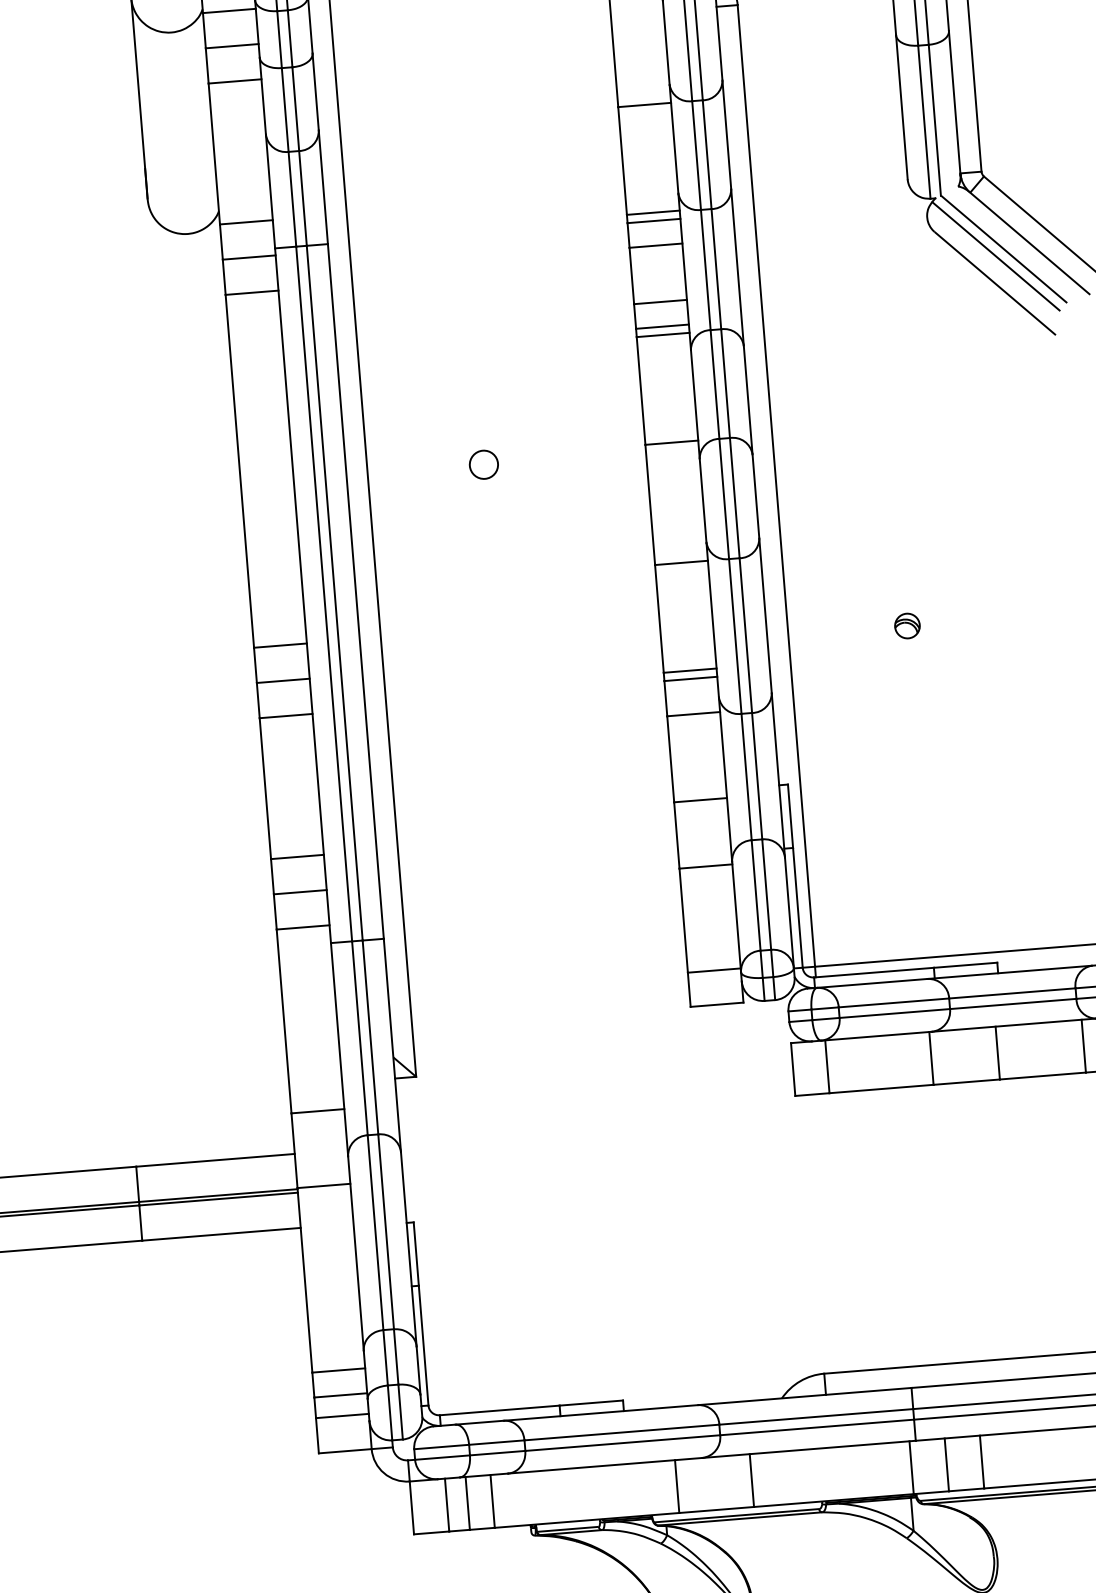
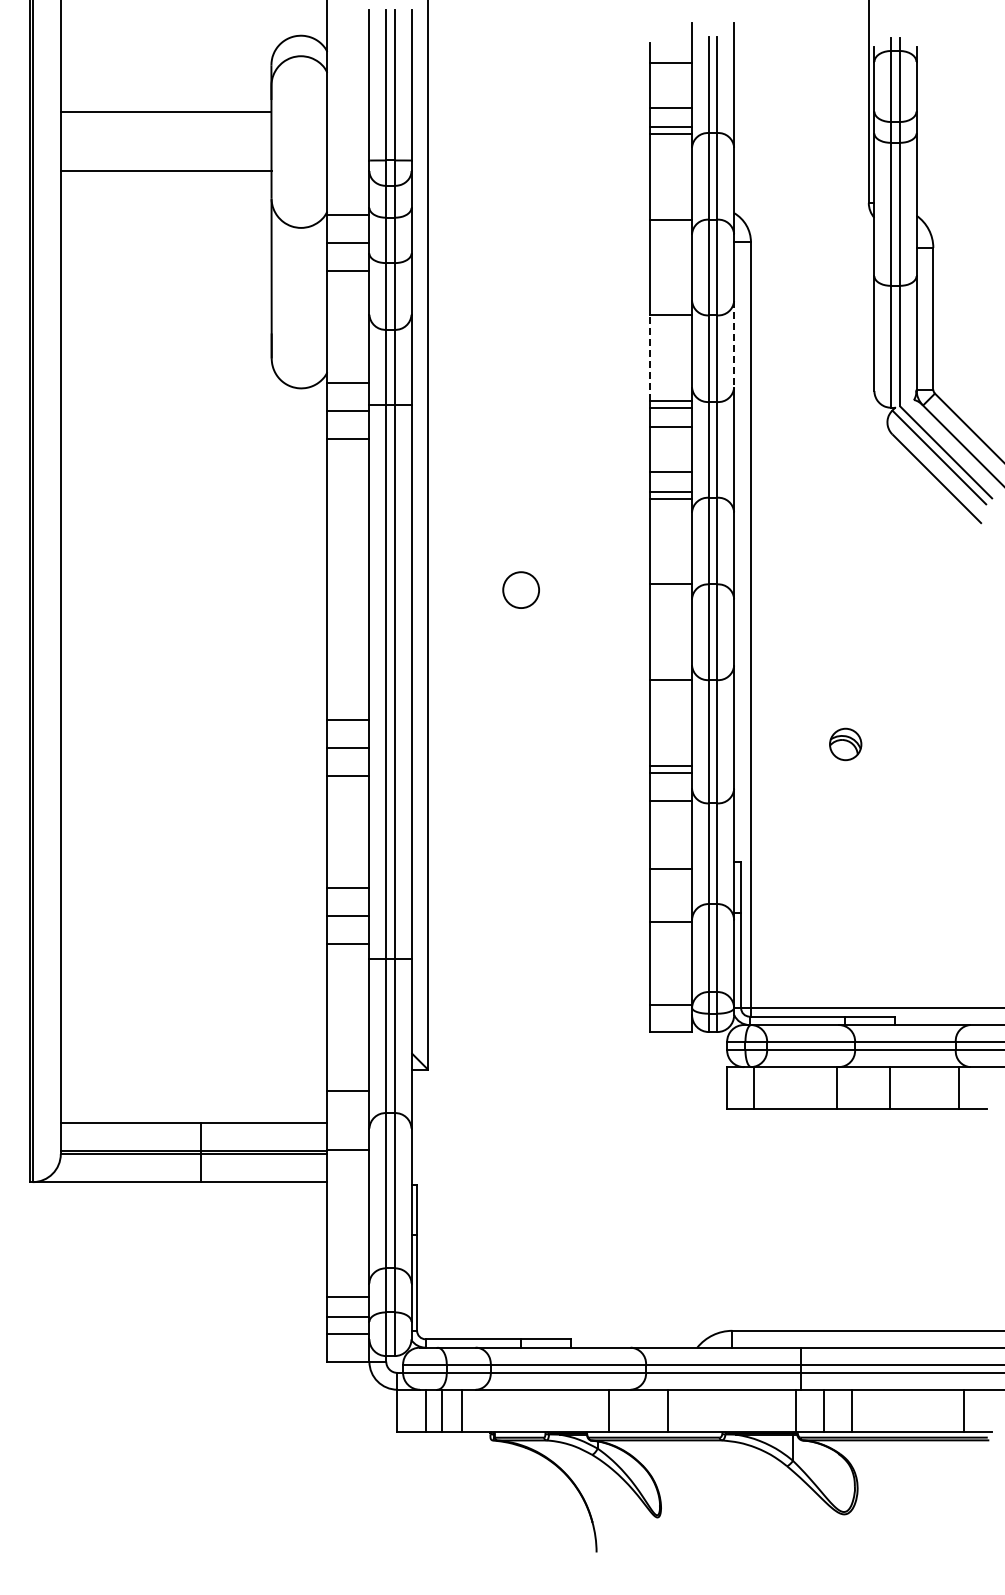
line: (727, 135) -> (734, 344), solid -> dashed
line: (622, 161) -> (649, 358), solid -> dashed
circle: (483, 464) -> (520, 589), size x1.6
part: (907, 626) -> (845, 744), size x1.6

